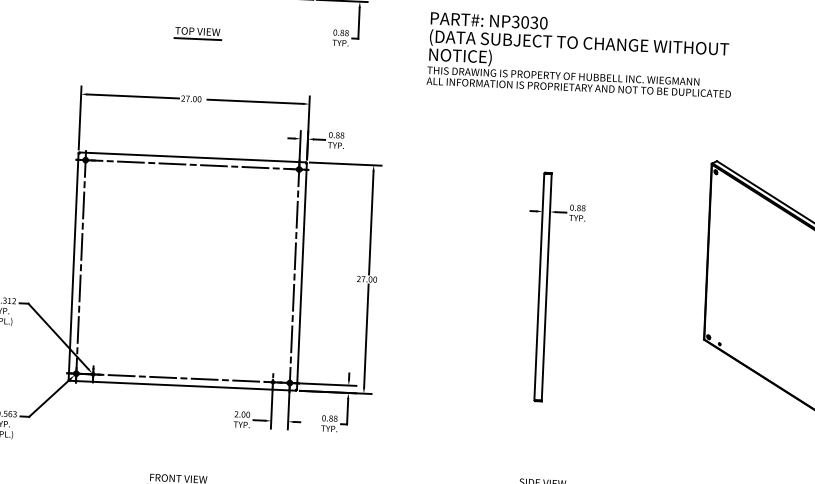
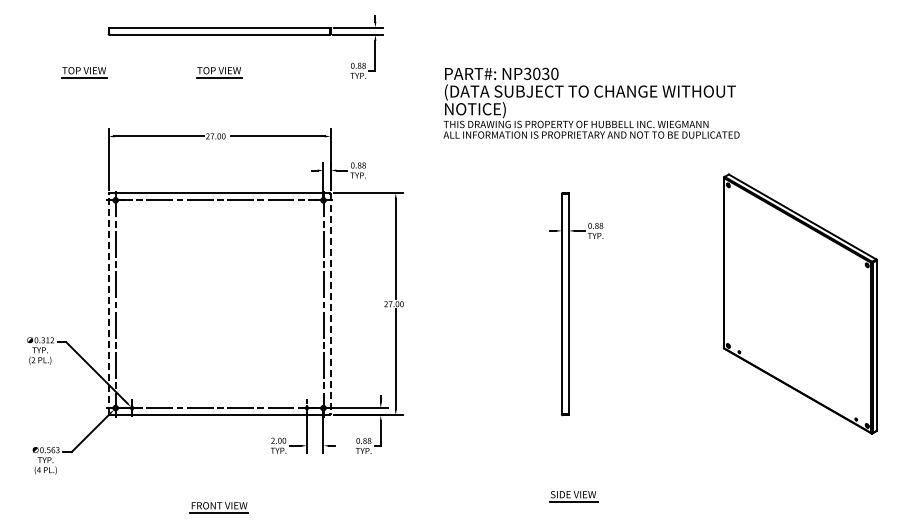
part: (59, 27) -> (84, 72), added
text: (580, 54) -> (591, 102), moved
line: (73, 265) -> (108, 303), solid -> dashed
line: (301, 276) -> (330, 304), solid -> dashed

